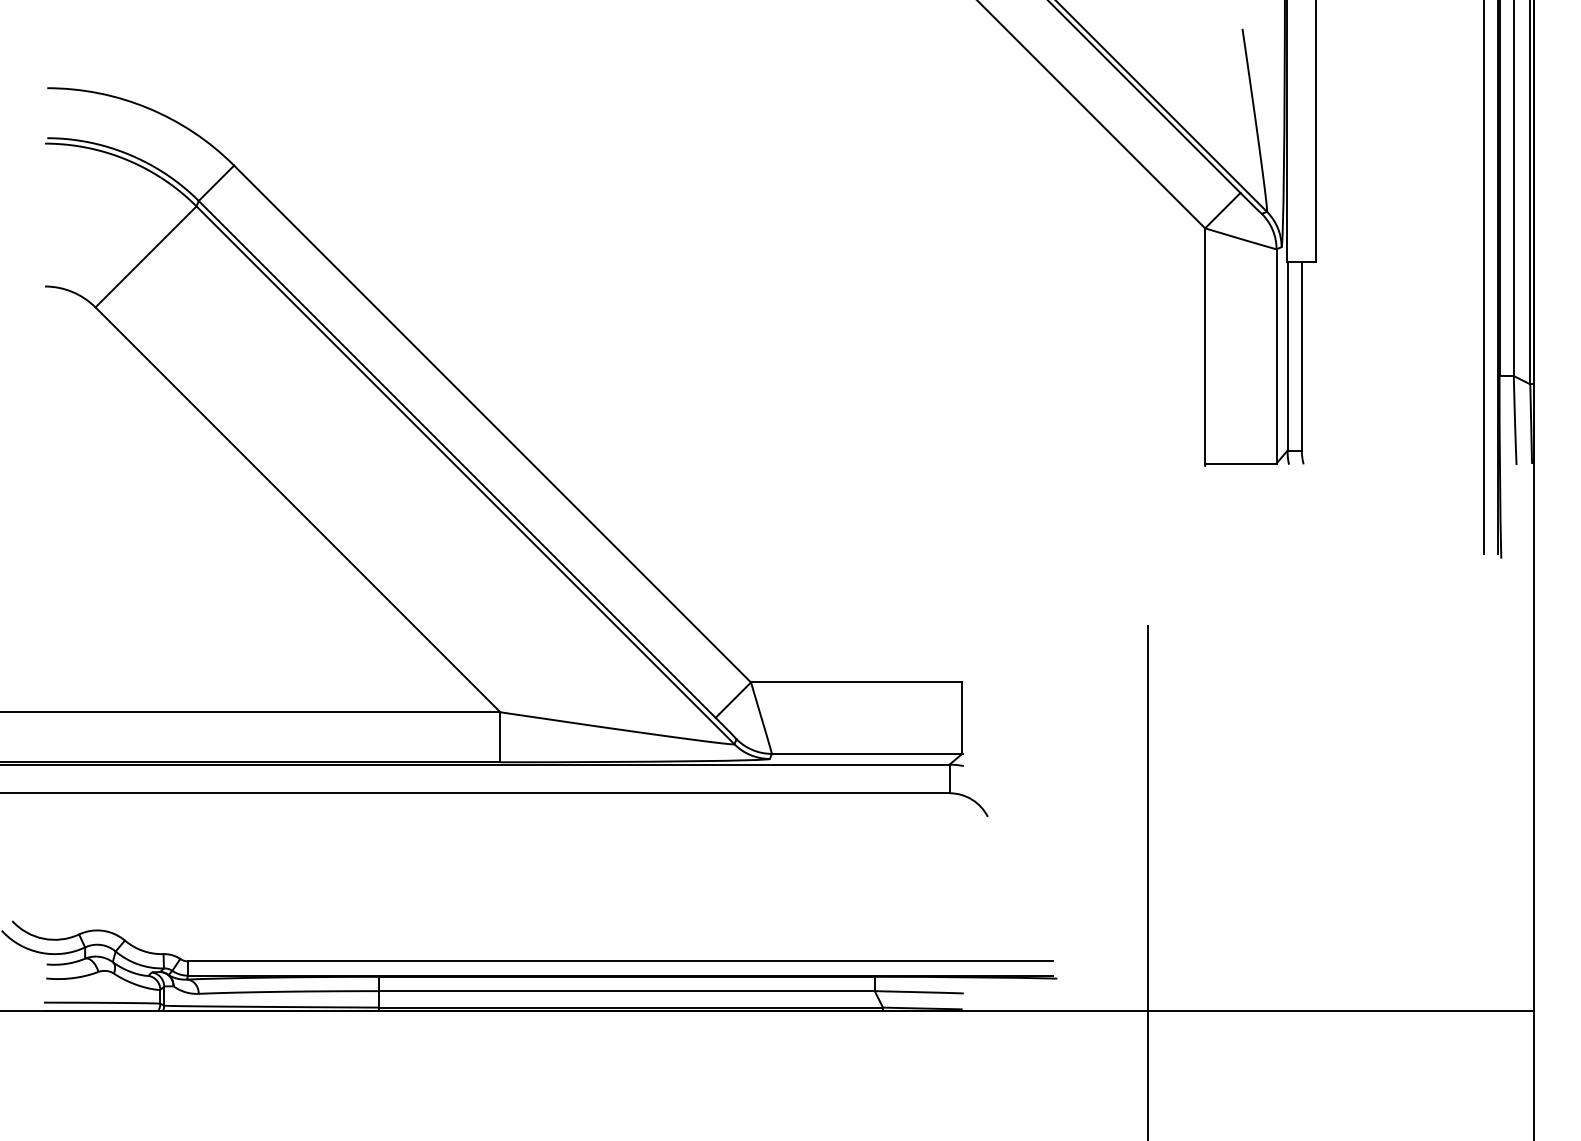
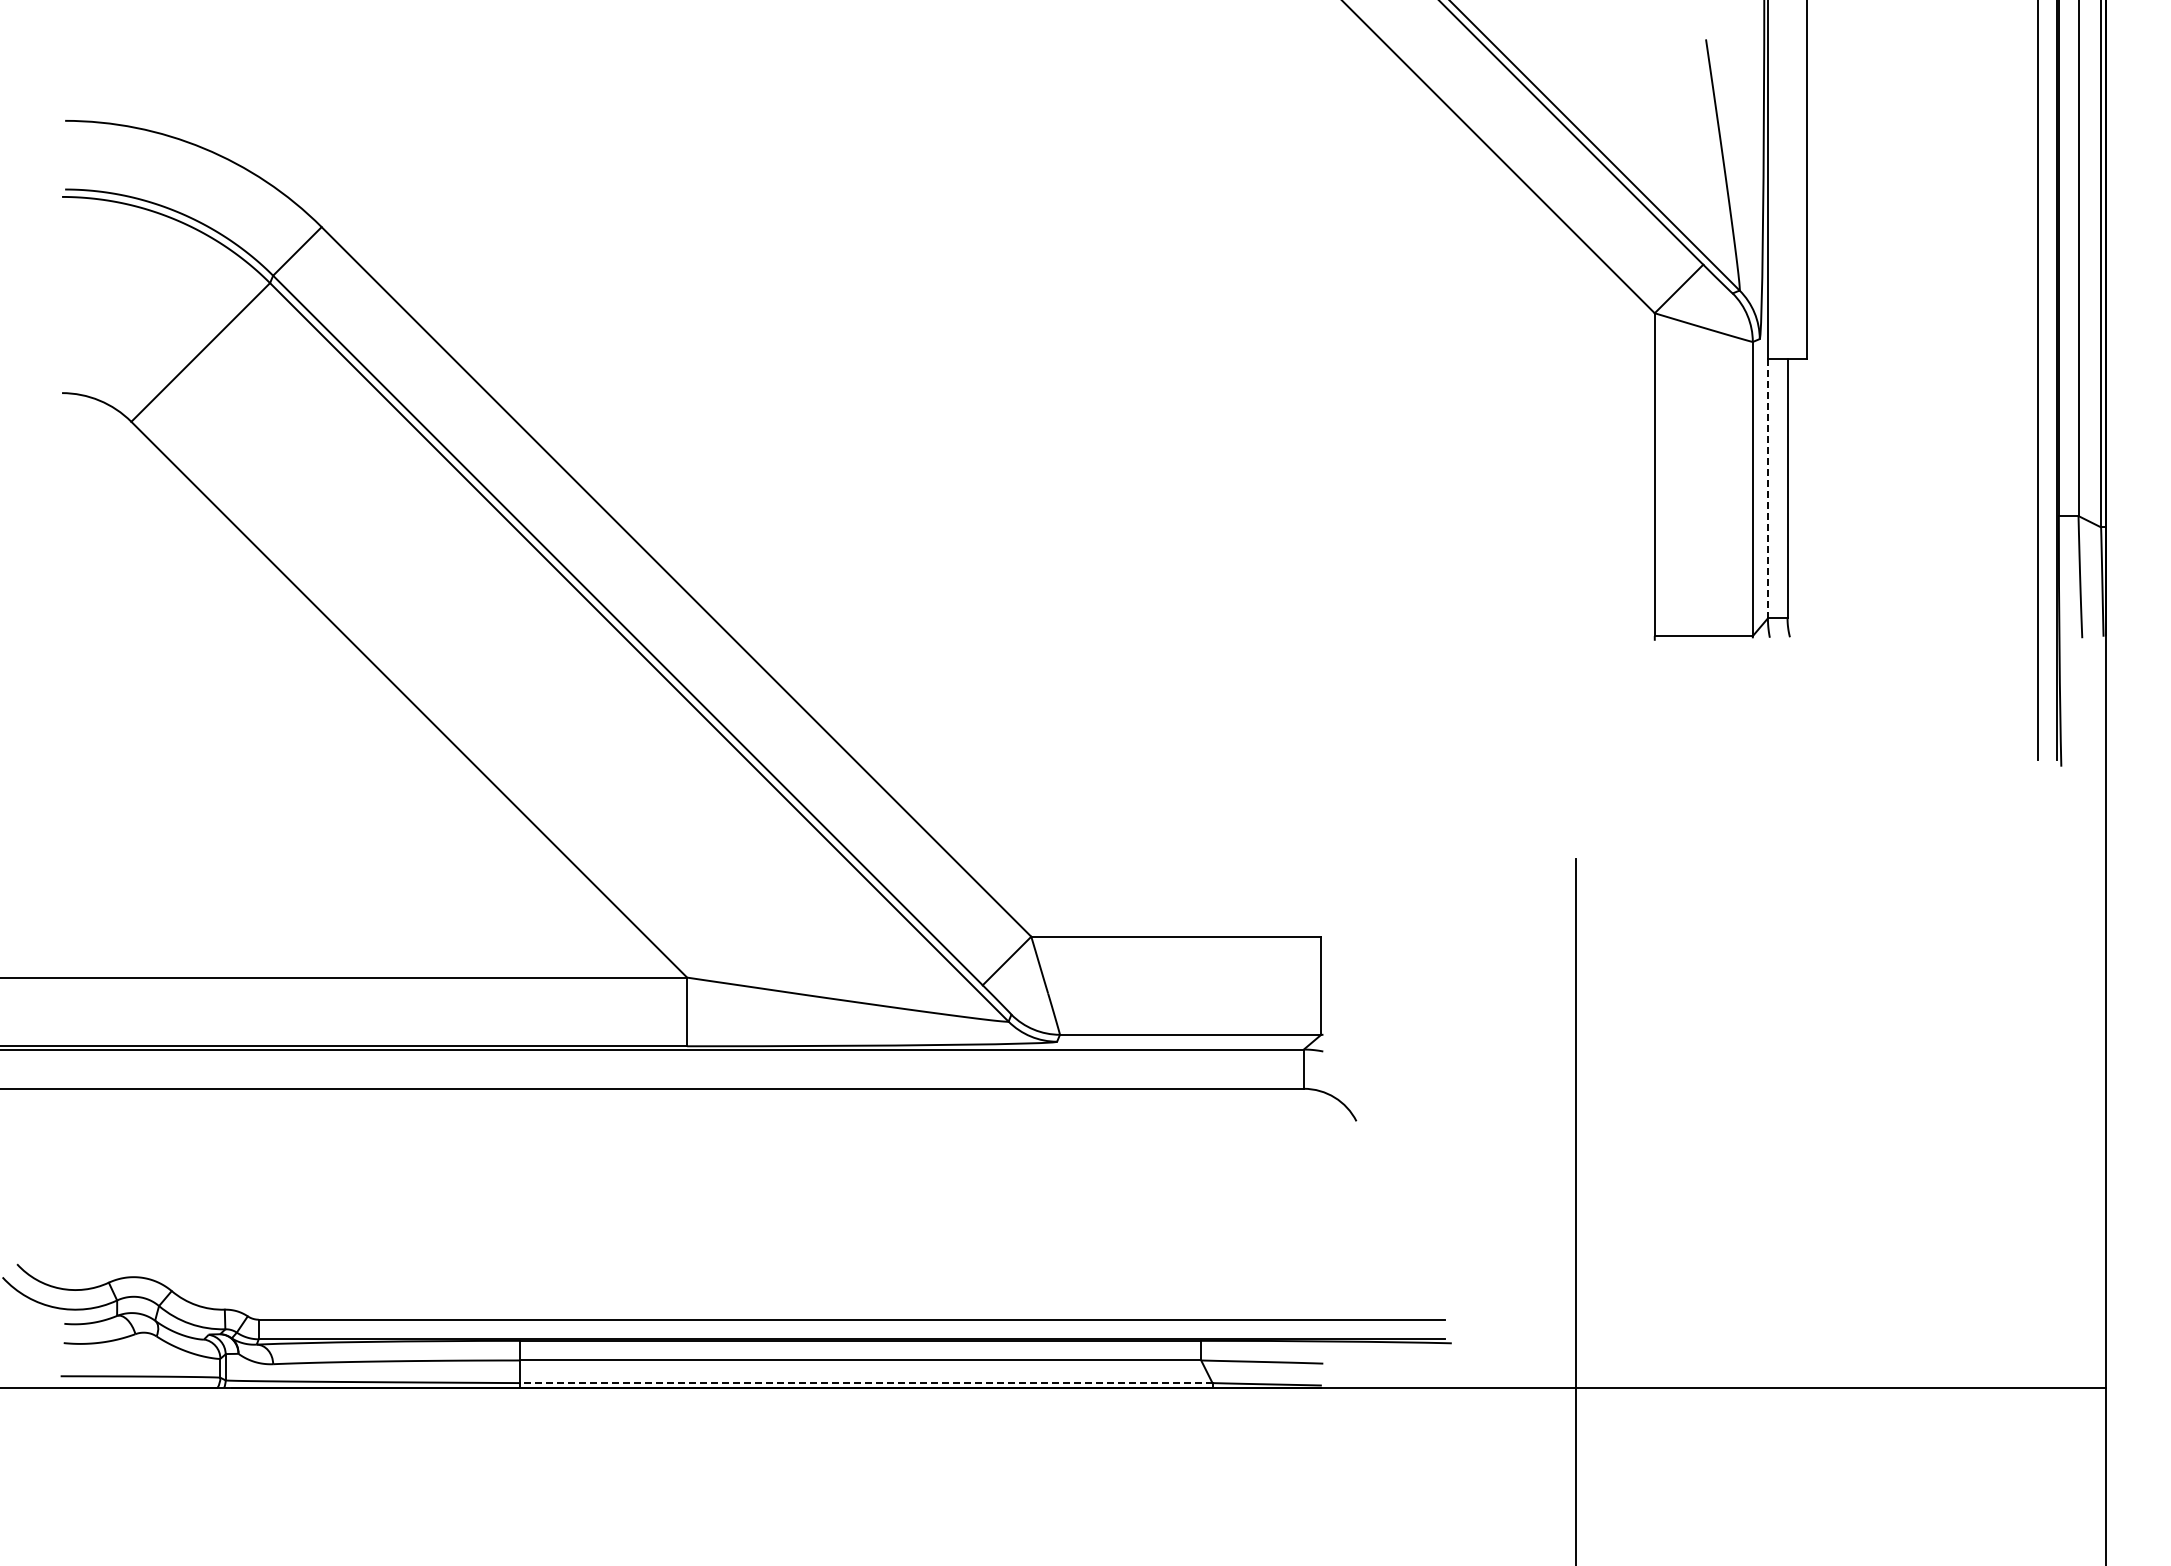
line: (1287, 355) -> (1767, 488), solid -> dashed
line: (630, 1007) -> (865, 1383), solid -> dashed

